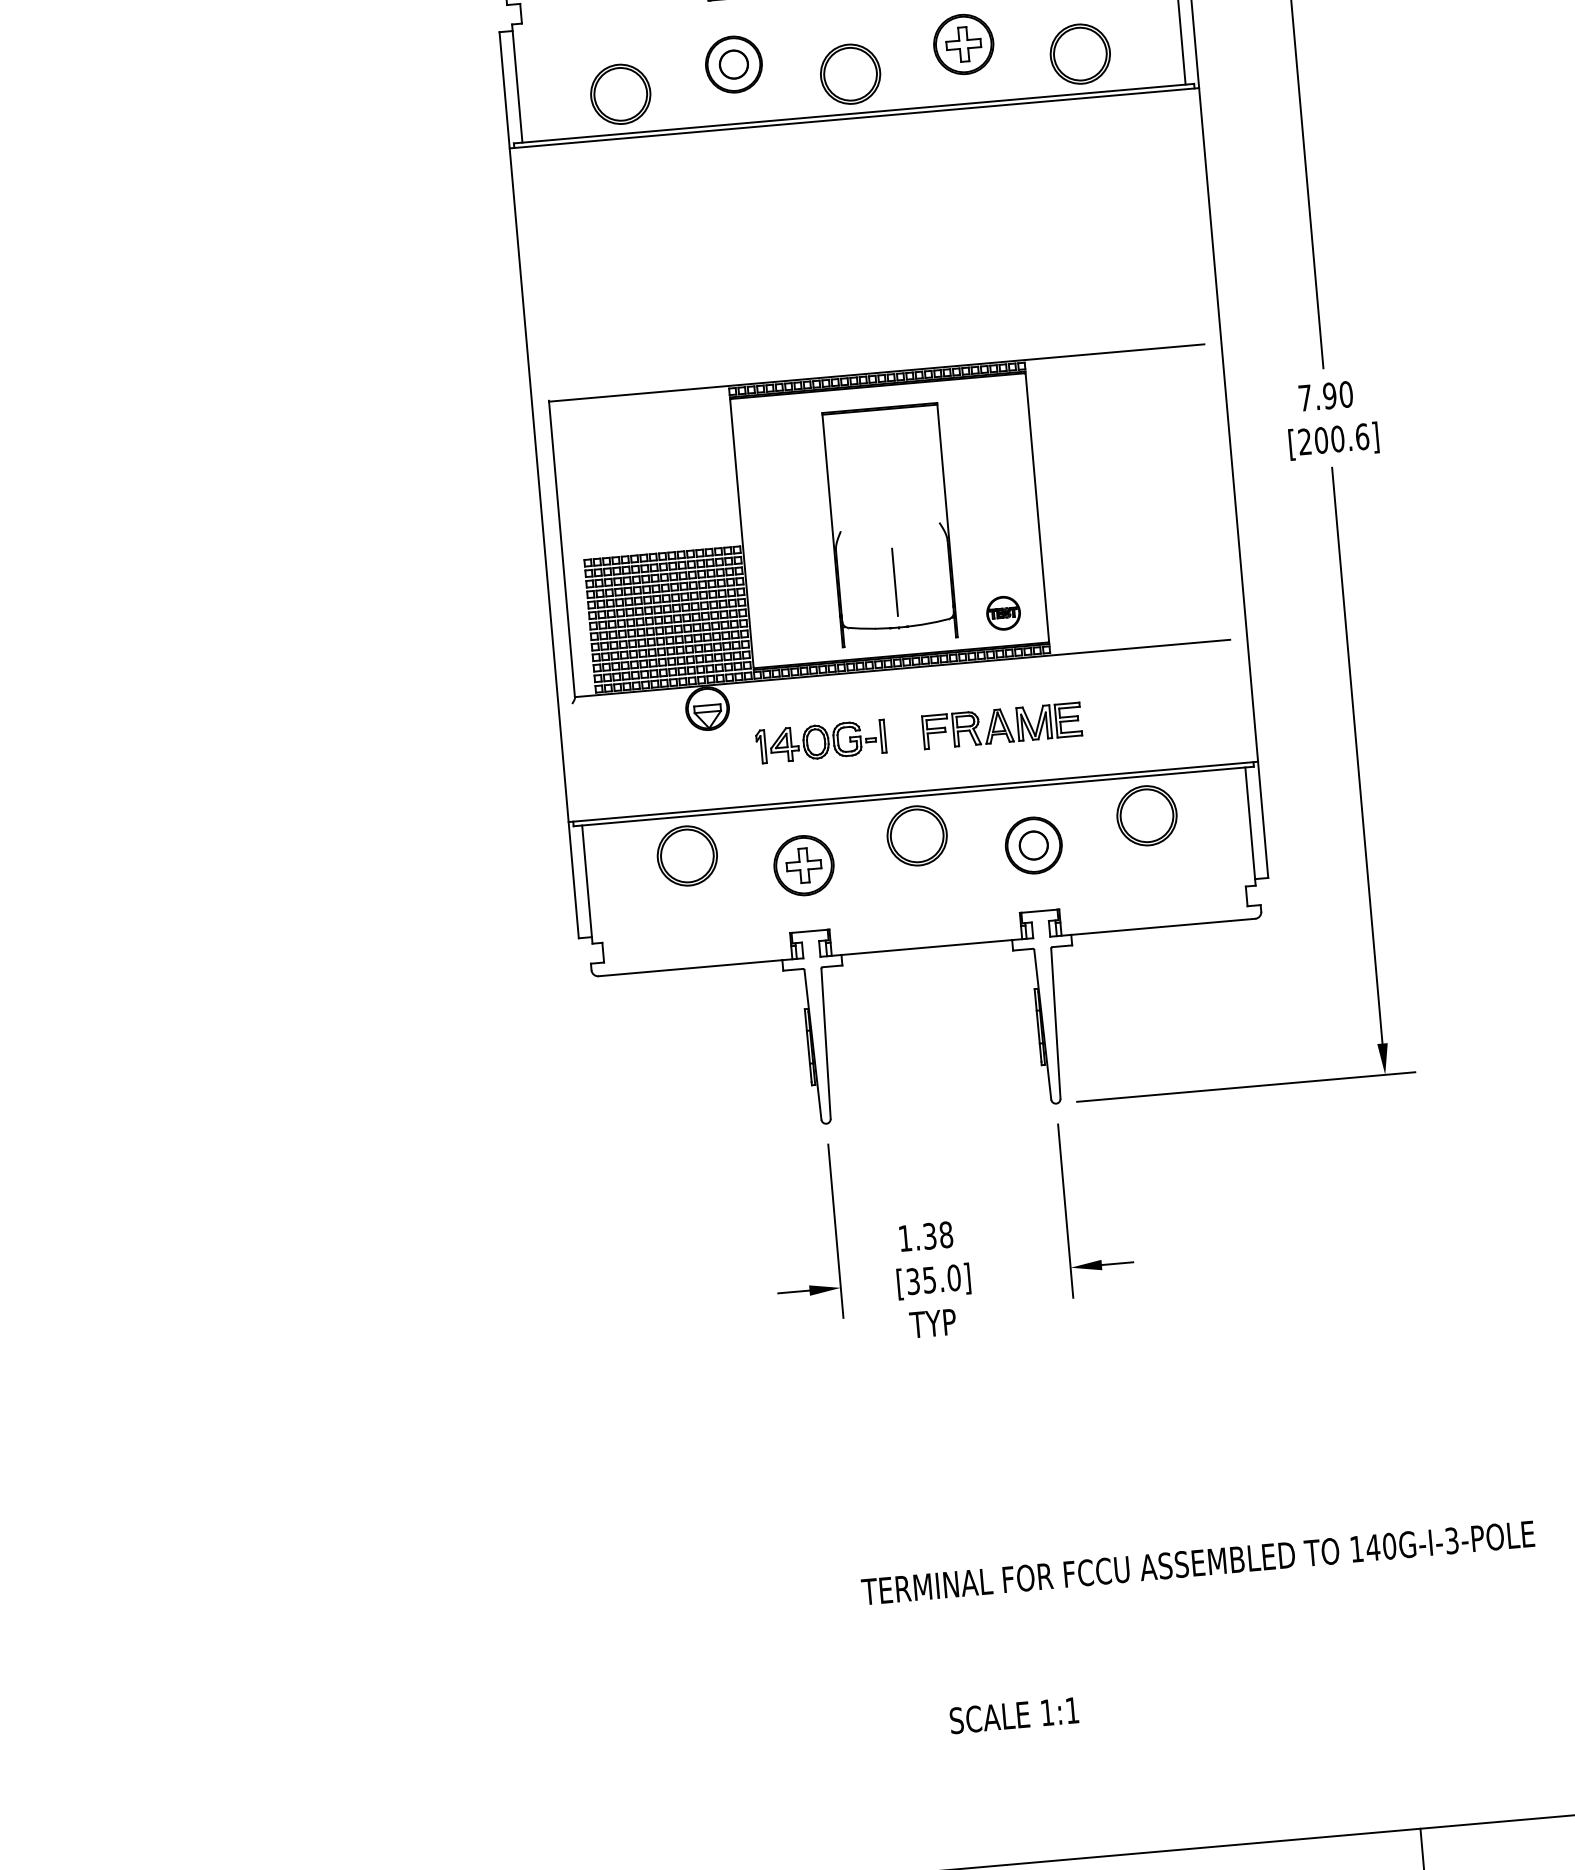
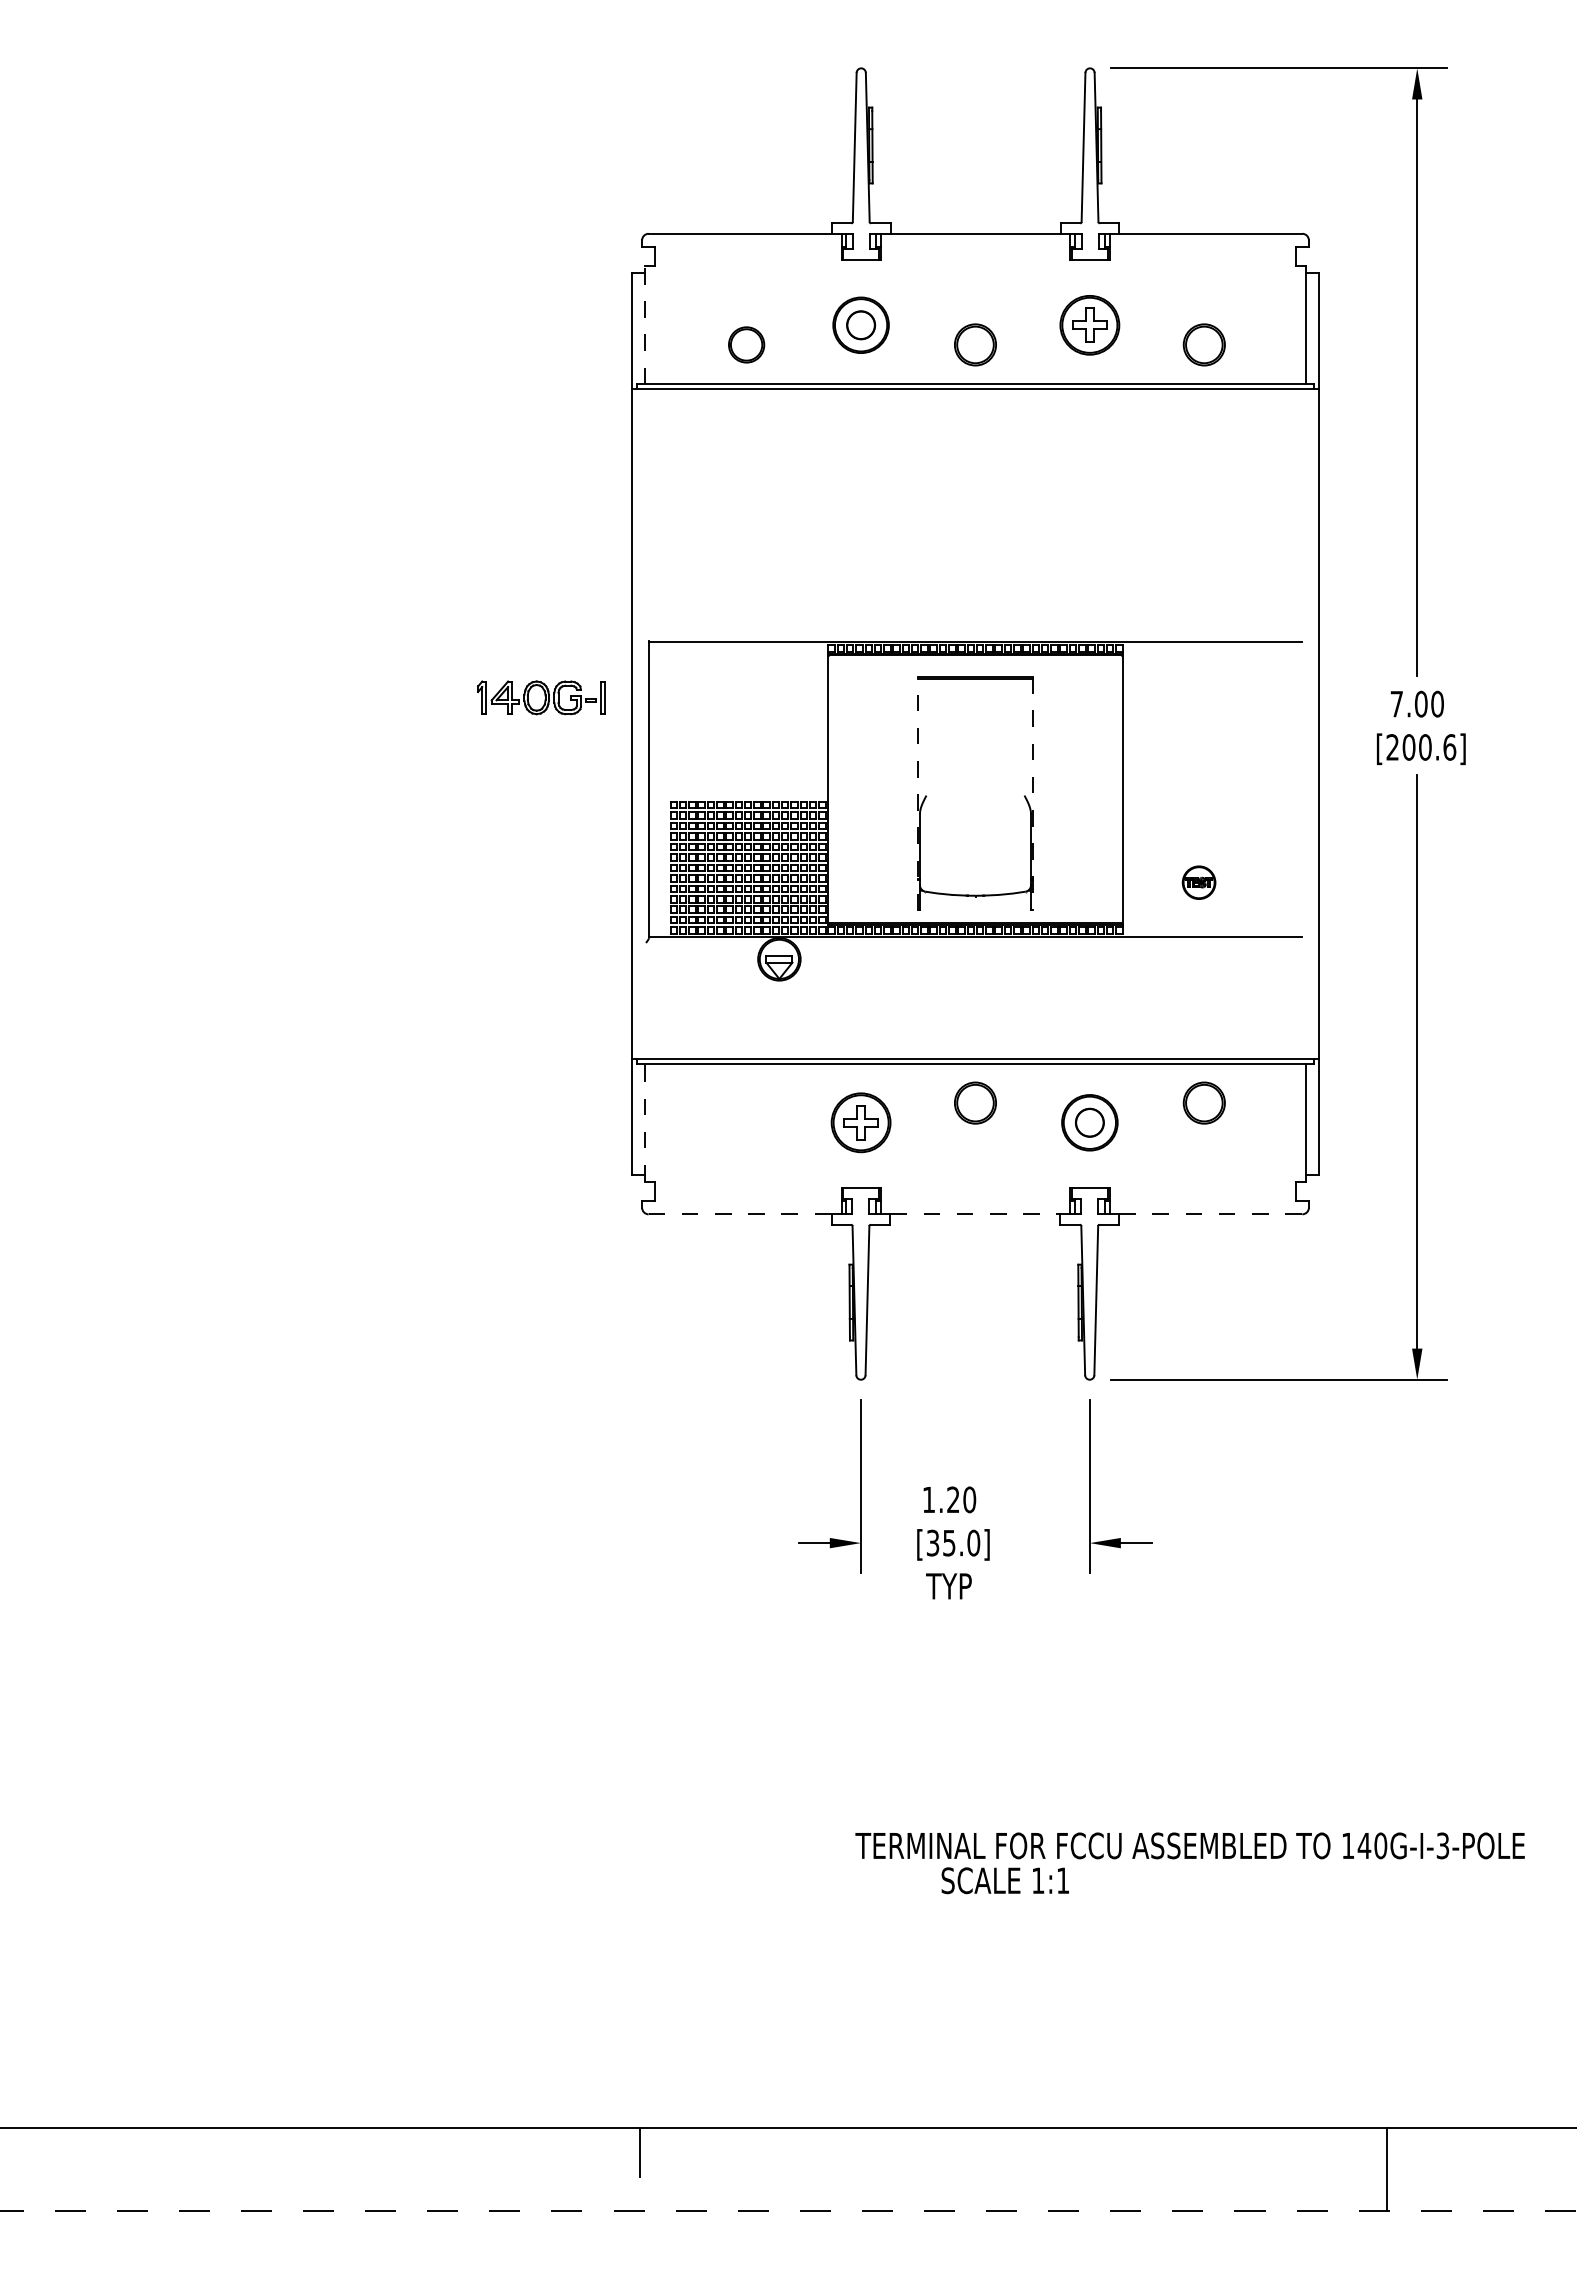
part: (1080, 53) -> (1204, 344), size x0.7
part: (850, 73) -> (975, 344), size x0.7
line: (517, 83) -> (645, 325), solid -> dashed
part: (620, 93) -> (746, 344), size x0.6
text: (1329, 396) -> (1420, 704), 7.90 -> 7.00
line: (947, 519) -> (1032, 793), solid -> dashed
line: (832, 529) -> (918, 793), solid -> dashed
line: (895, 582) -> (975, 850), removed
part: (1002, 613) -> (1198, 882), moved
part: (1001, 725) -> (1068, 1001), removed
part: (820, 741) -> (541, 697), moved
part: (1147, 815) -> (1204, 1102), size x0.7
part: (917, 835) -> (975, 1102), size x0.7
part: (687, 855) -> (746, 1102), removed
line: (587, 884) -> (645, 1122), solid -> dashed
line: (1163, 927) -> (1210, 1214), solid -> dashed
line: (926, 947) -> (975, 1214), solid -> dashed
line: (690, 968) -> (740, 1214), solid -> dashed
text: (937, 1235) -> (961, 1499), 1.38 -> 1.20
text: (1013, 1715) -> (1004, 1880), moved

